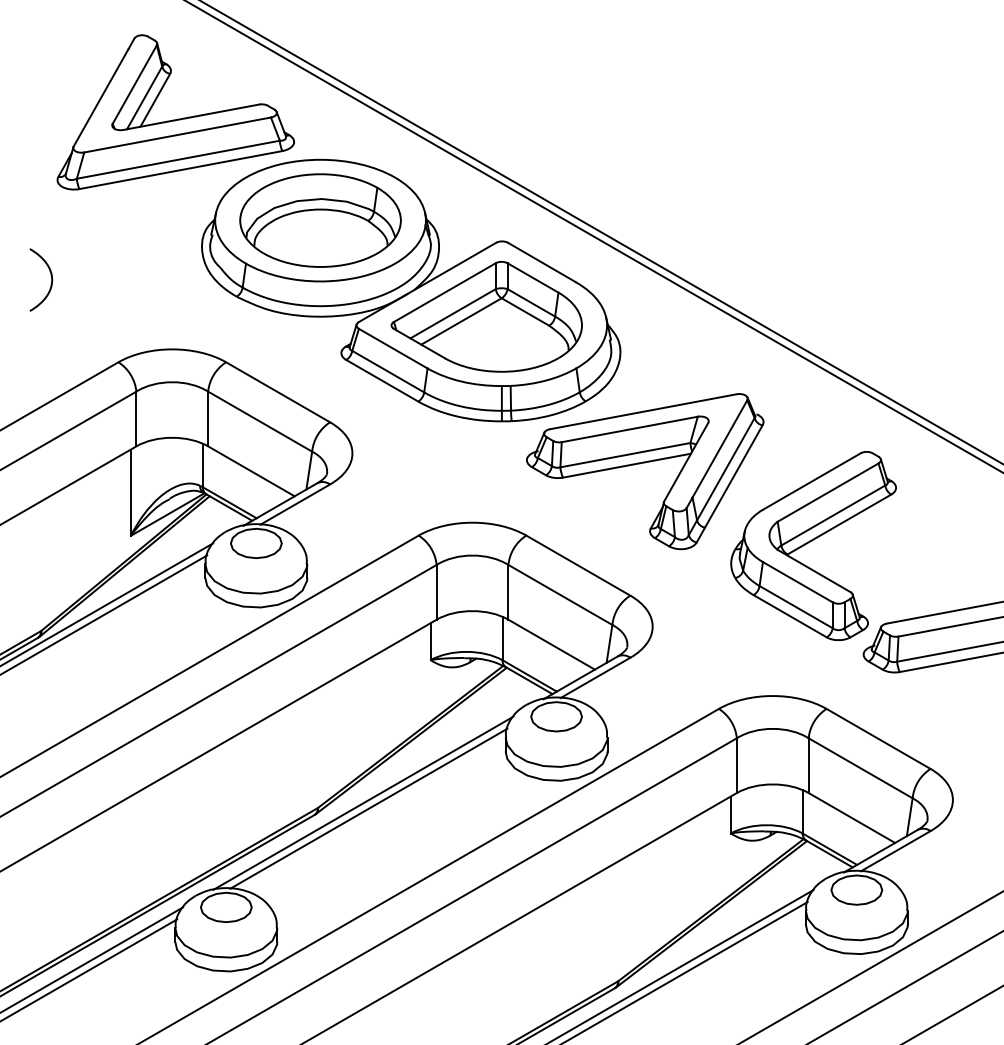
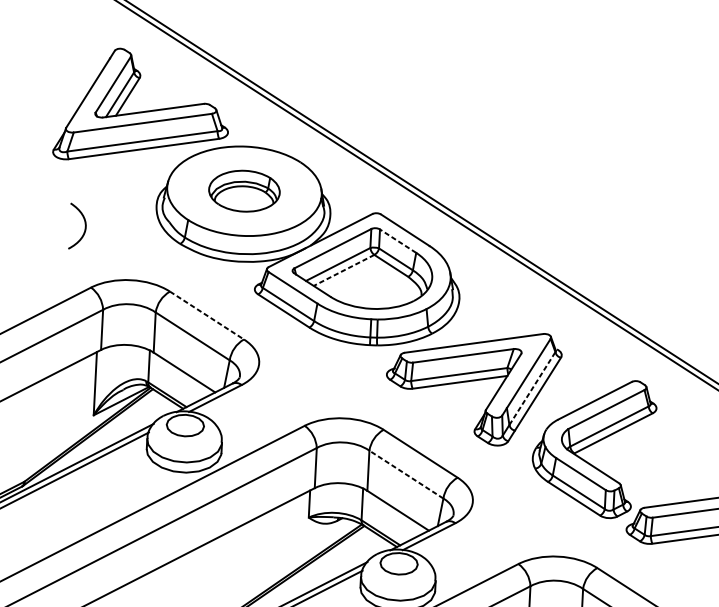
part: (320, 220) -> (244, 191), size x0.6
curve: (50, 275) -> (84, 223), moved
line: (532, 277) -> (397, 240), solid -> dashed
line: (461, 321) -> (344, 270), solid -> dashed
line: (278, 392) -> (207, 315), solid -> dashed
line: (725, 469) -> (532, 388), solid -> dashed
line: (559, 594) -> (405, 474), solid -> dashed

